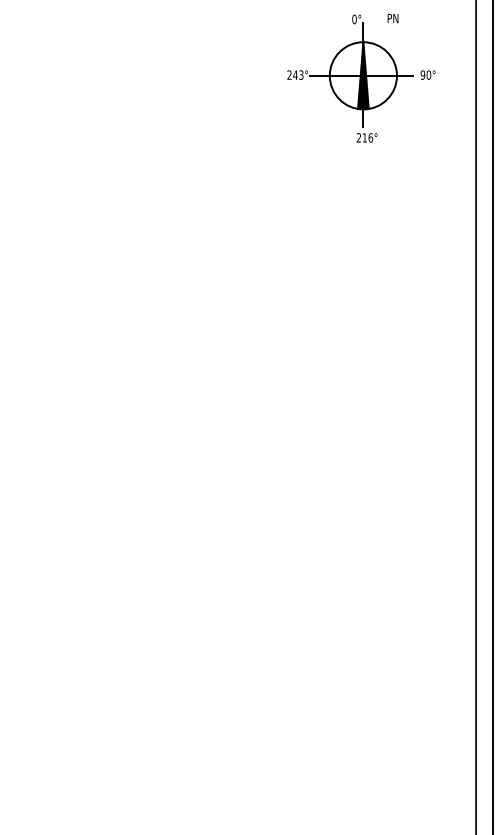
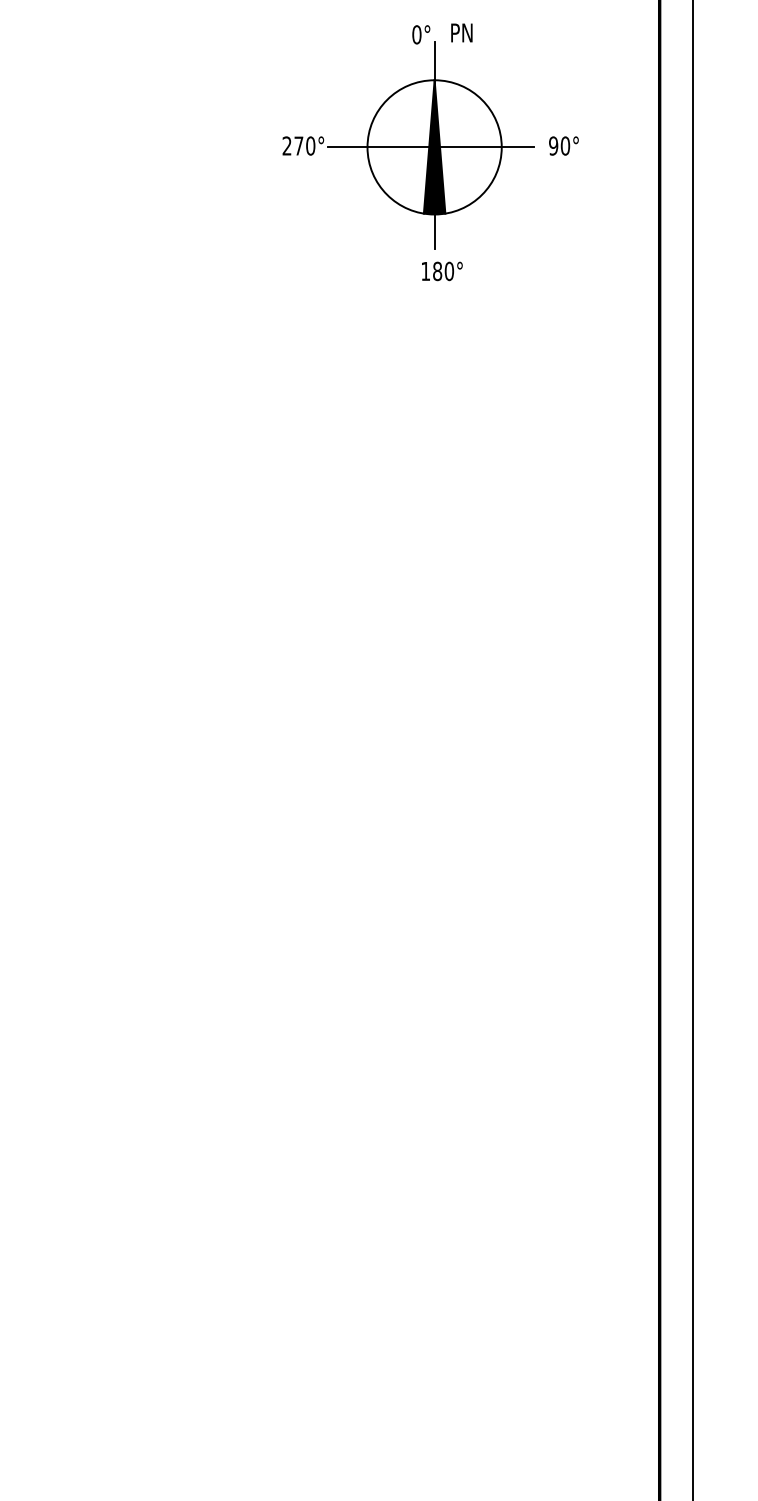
text: (392, 18) -> (460, 32), moved
text: (298, 74) -> (304, 144), 243° -> 270°
text: (364, 137) -> (436, 270), 216° -> 180°

